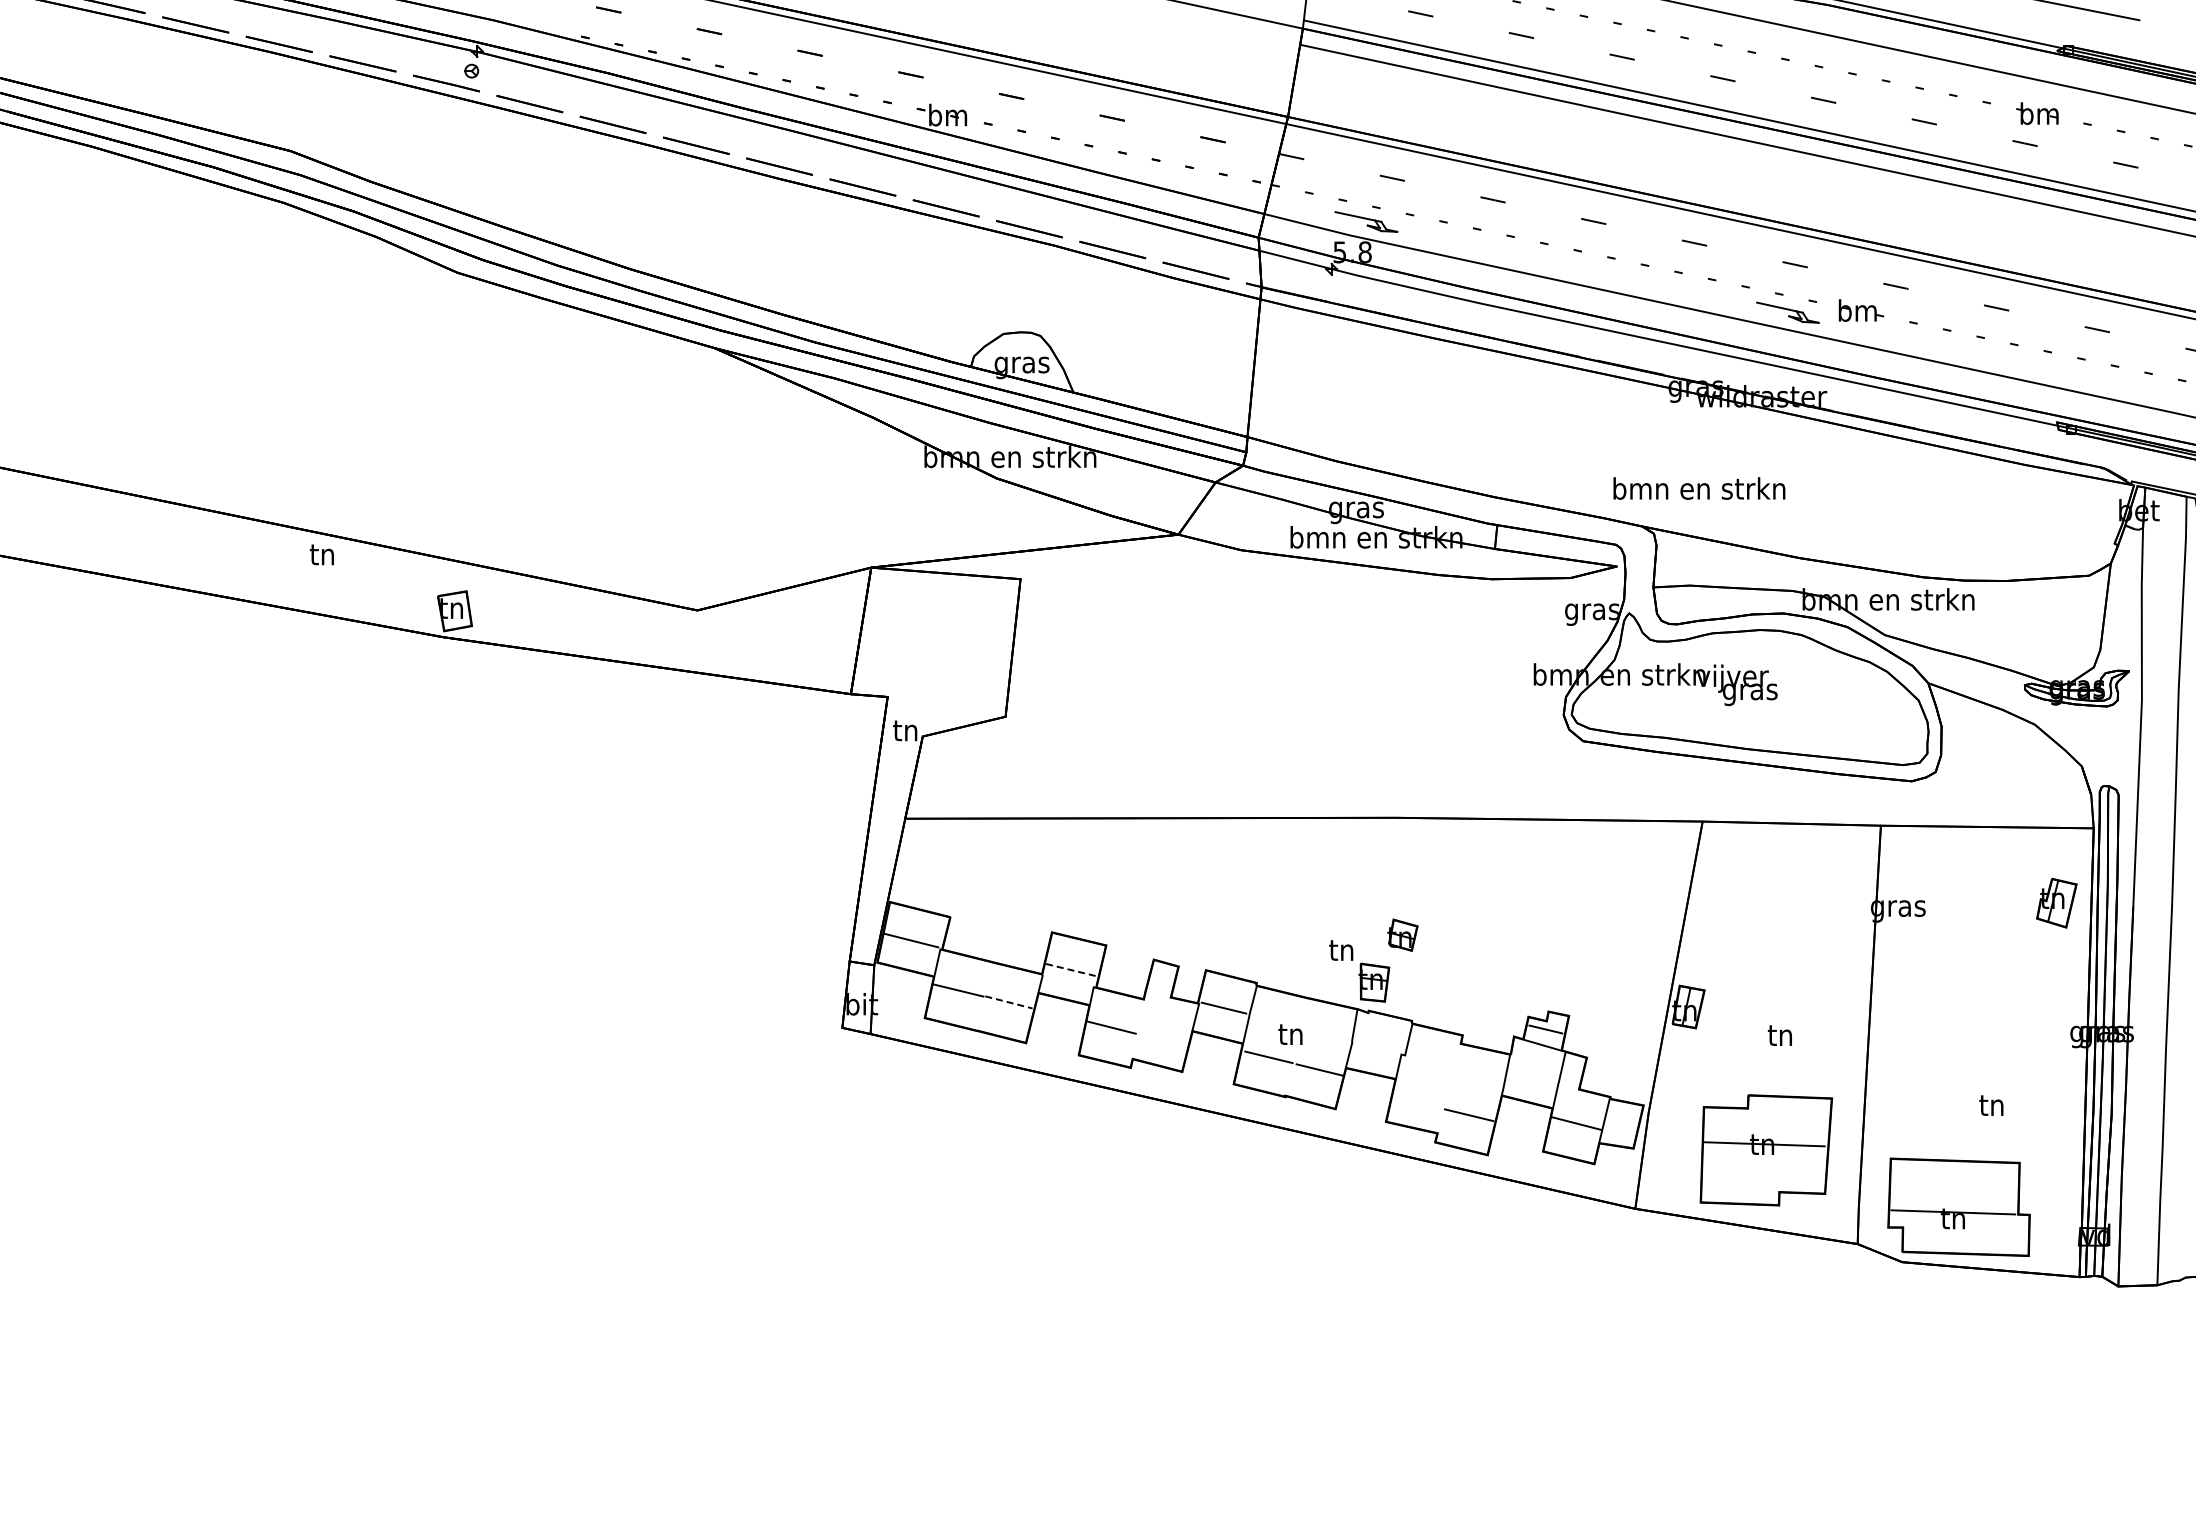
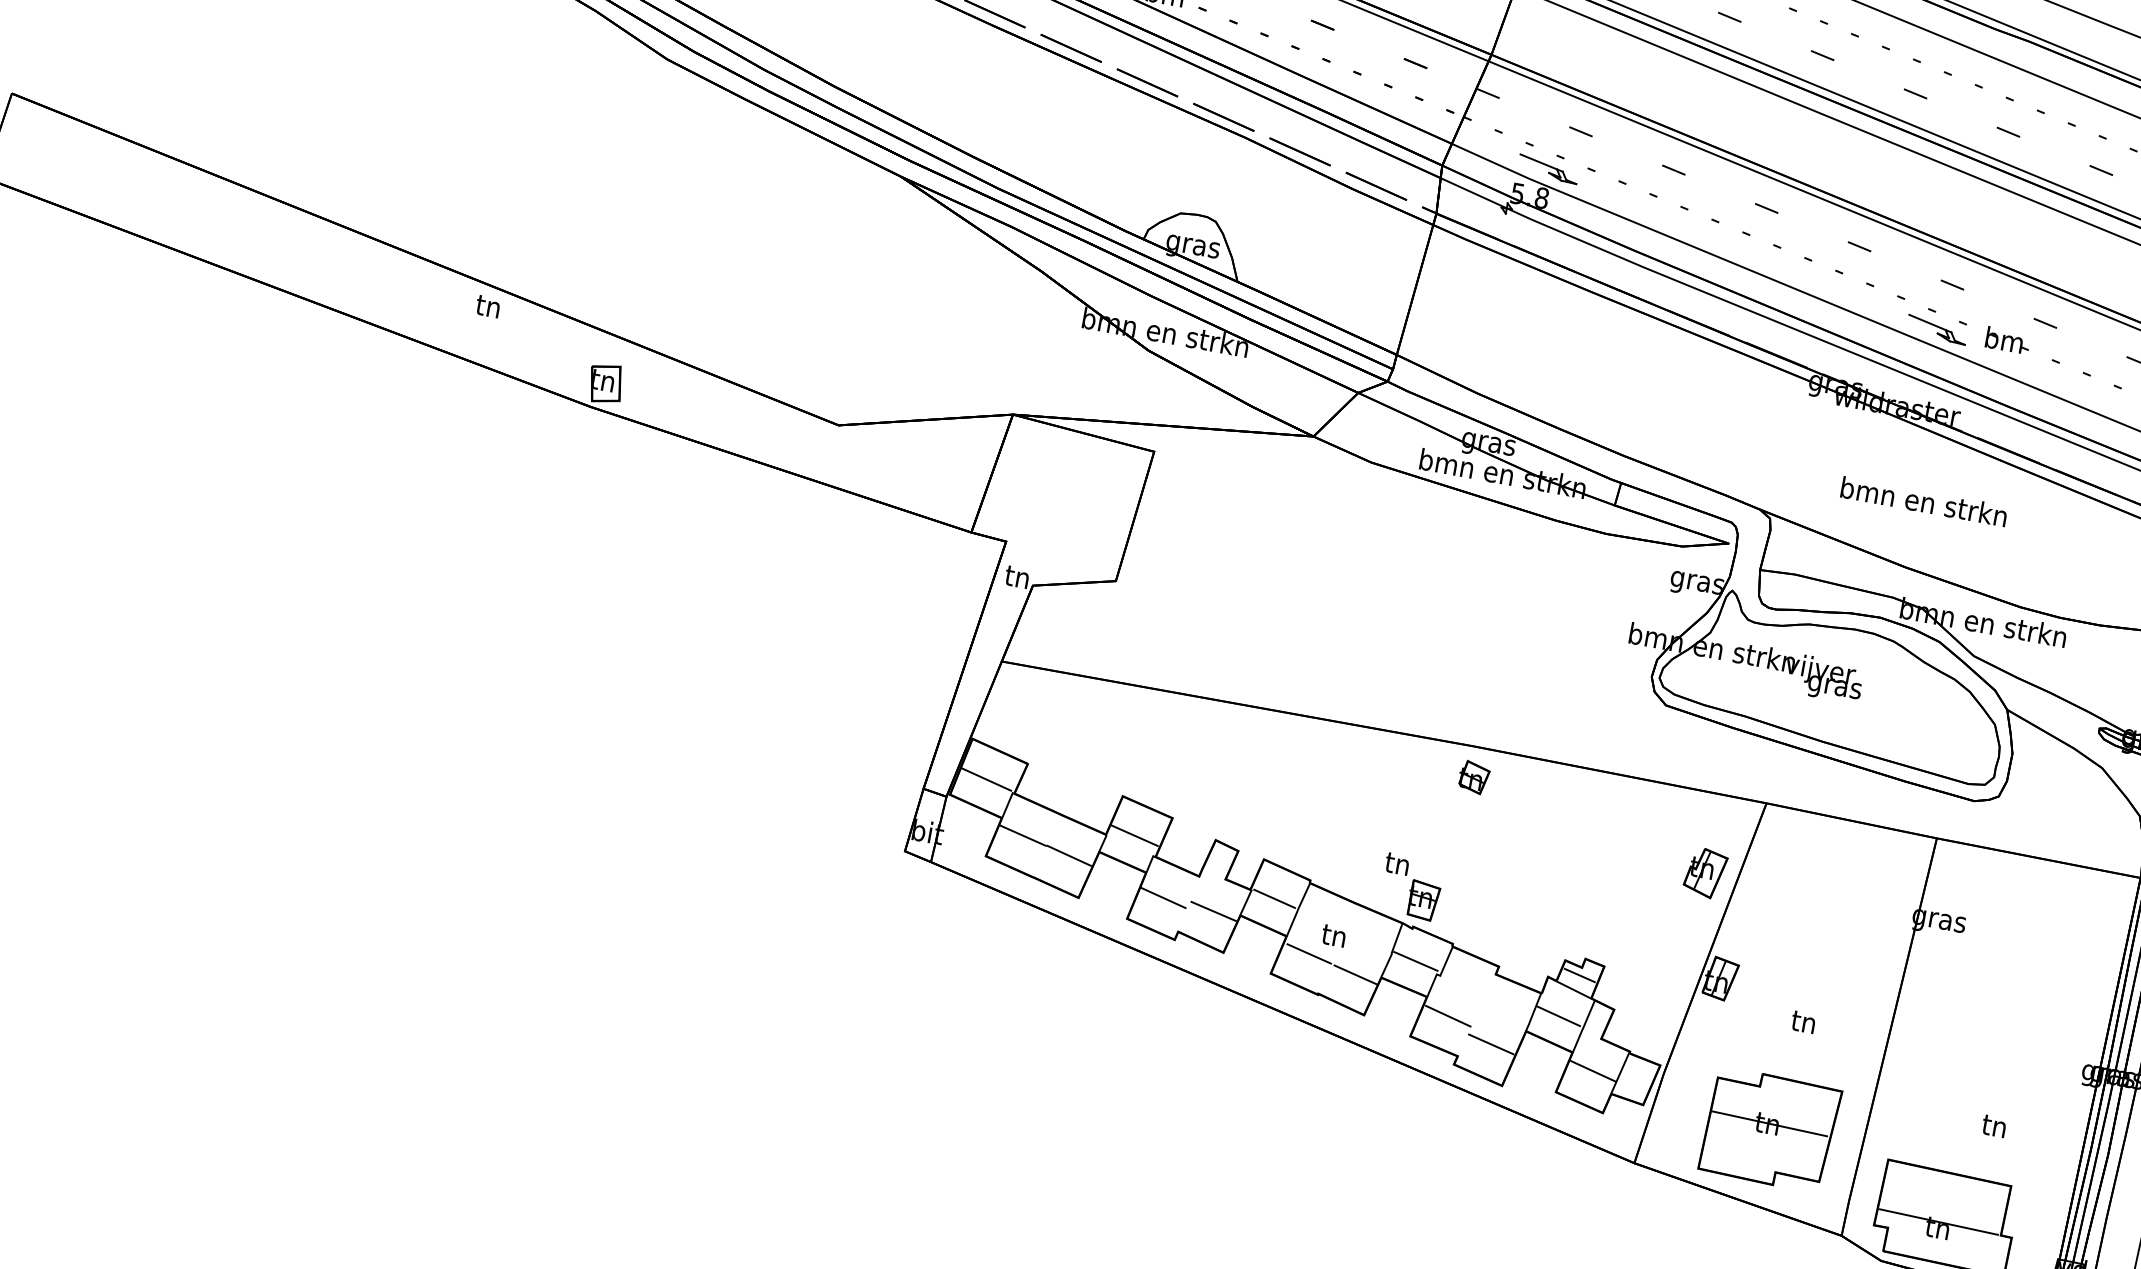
text: (1699, 488) -> (1924, 501), moved
part: (2056, 903) -> (1705, 873), moved
part: (1402, 934) -> (1473, 776), moved
line: (1071, 970) -> (1134, 836), dashed -> solid
line: (1009, 1002) -> (1069, 856), dashed -> solid
line: (1164, 1031) -> (1213, 910), added
line: (1377, 1044) -> (1415, 960), added
line: (1531, 1074) -> (1558, 1016), added
line: (1420, 1094) -> (1448, 1016), added

